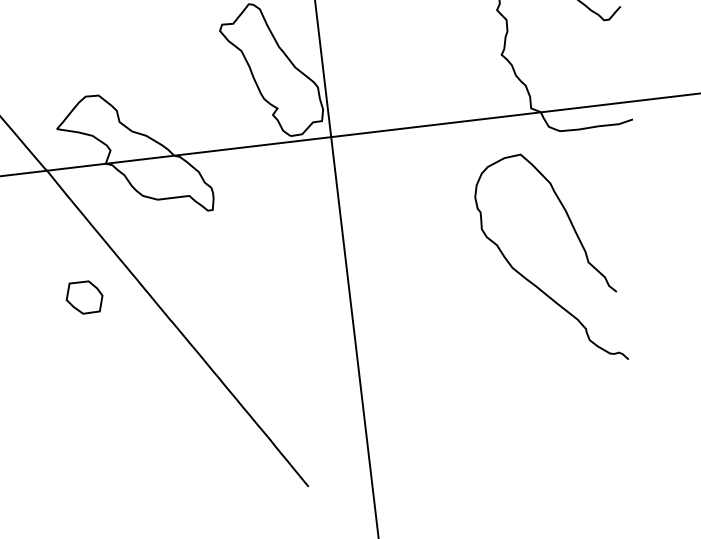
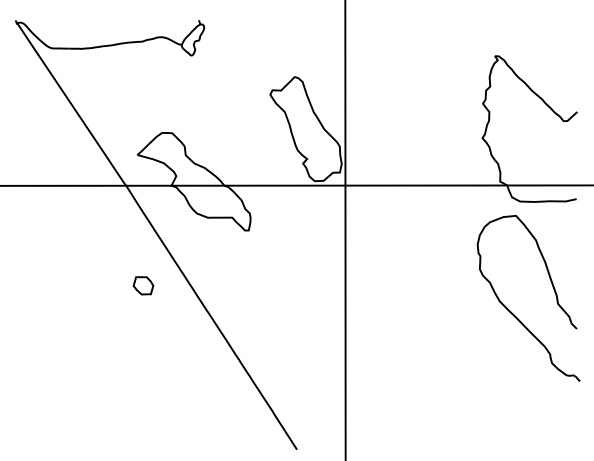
curve: (532, 281) -> (513, 313), moved
part: (84, 297) -> (143, 285), size x0.71

